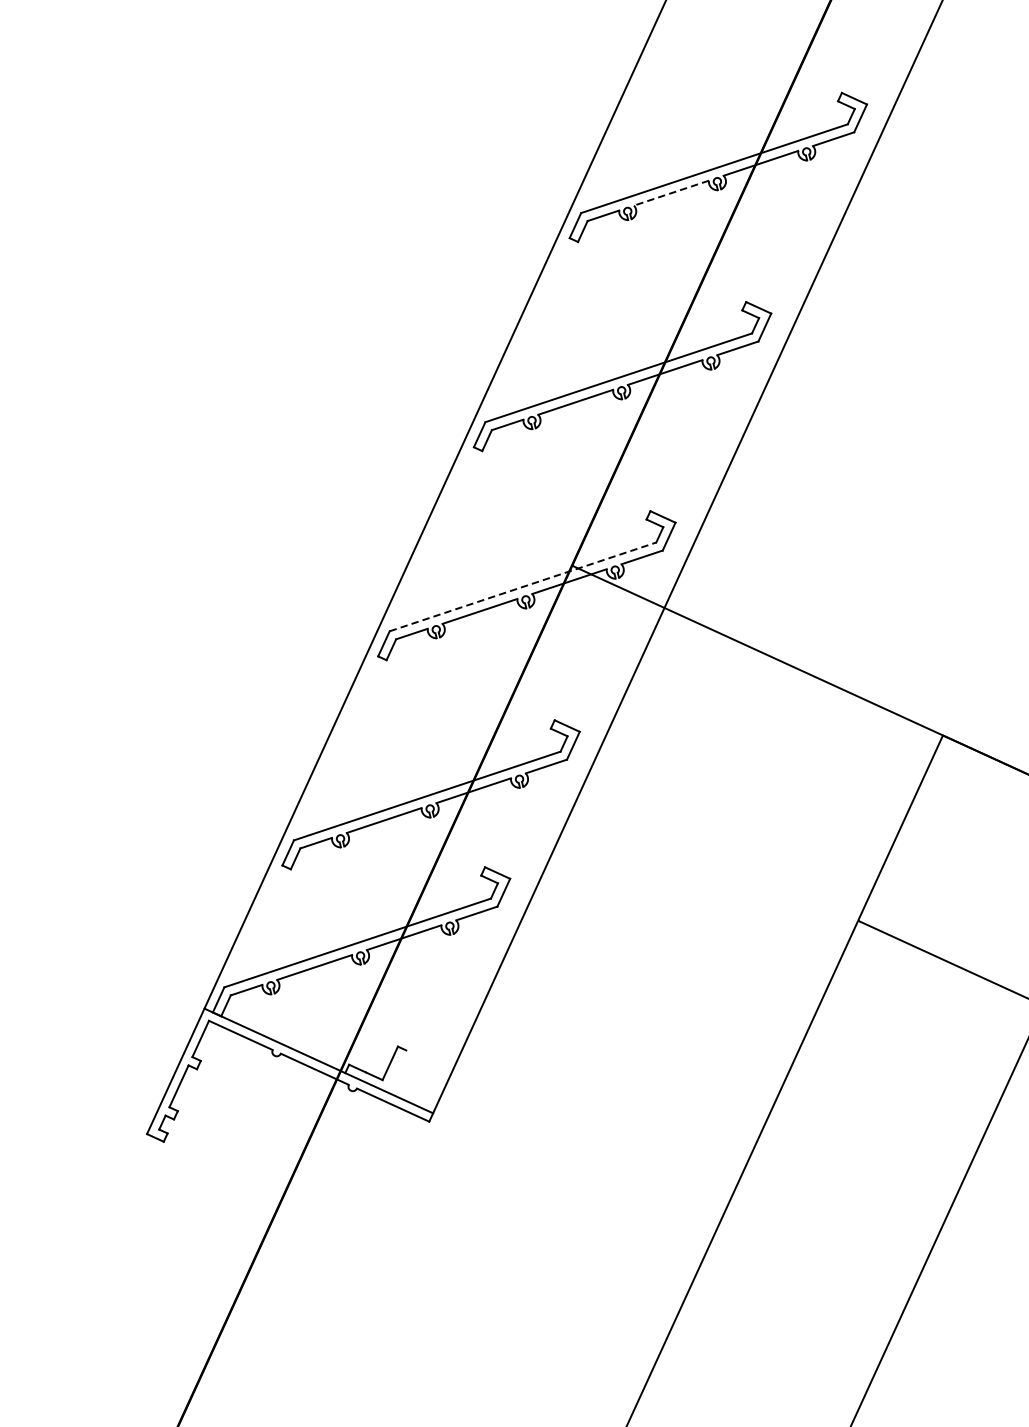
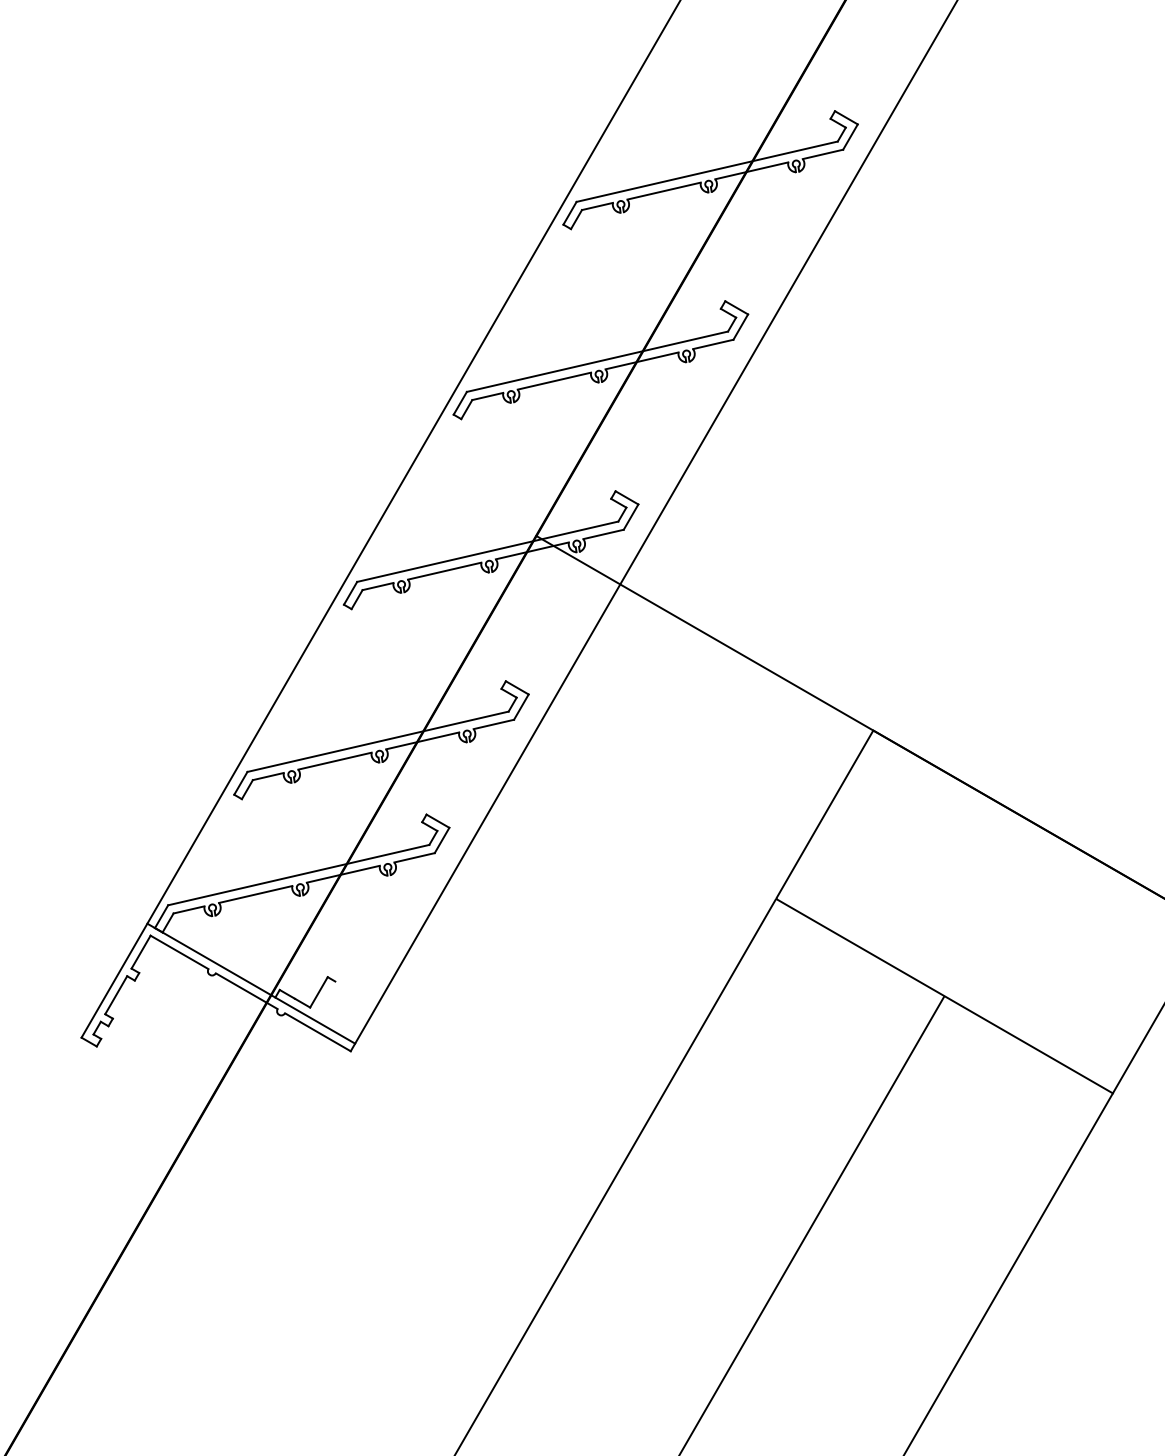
line: (671, 193) -> (664, 191), dashed -> solid
line: (523, 586) -> (488, 551), dashed -> solid

